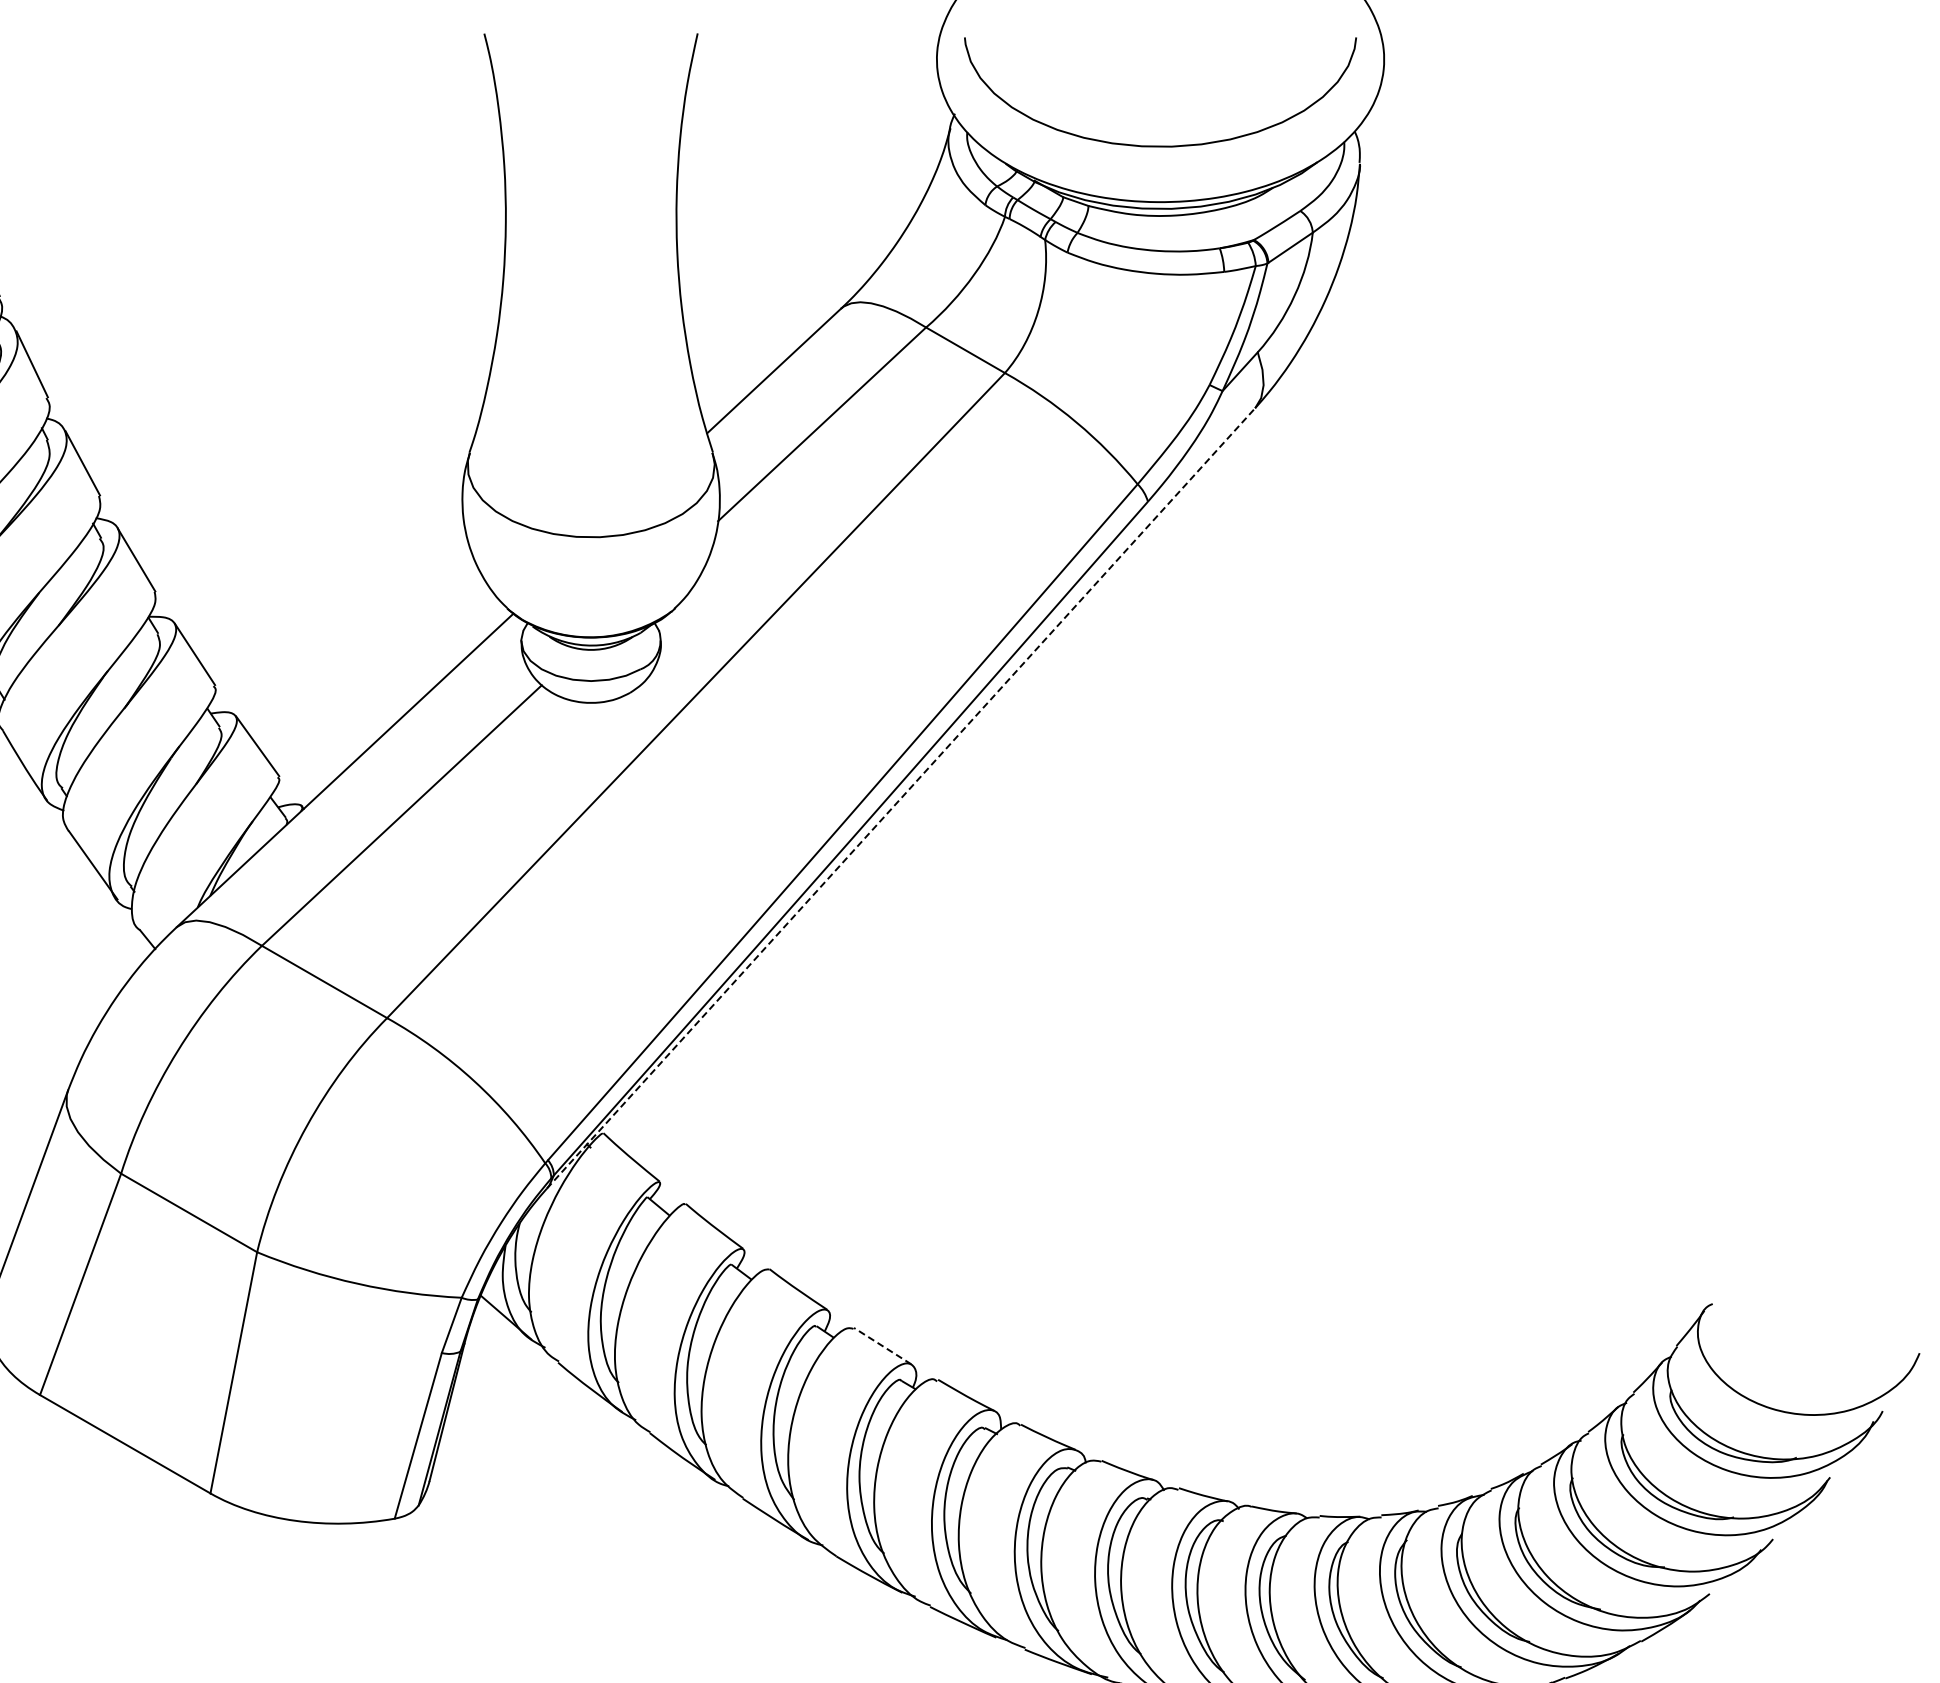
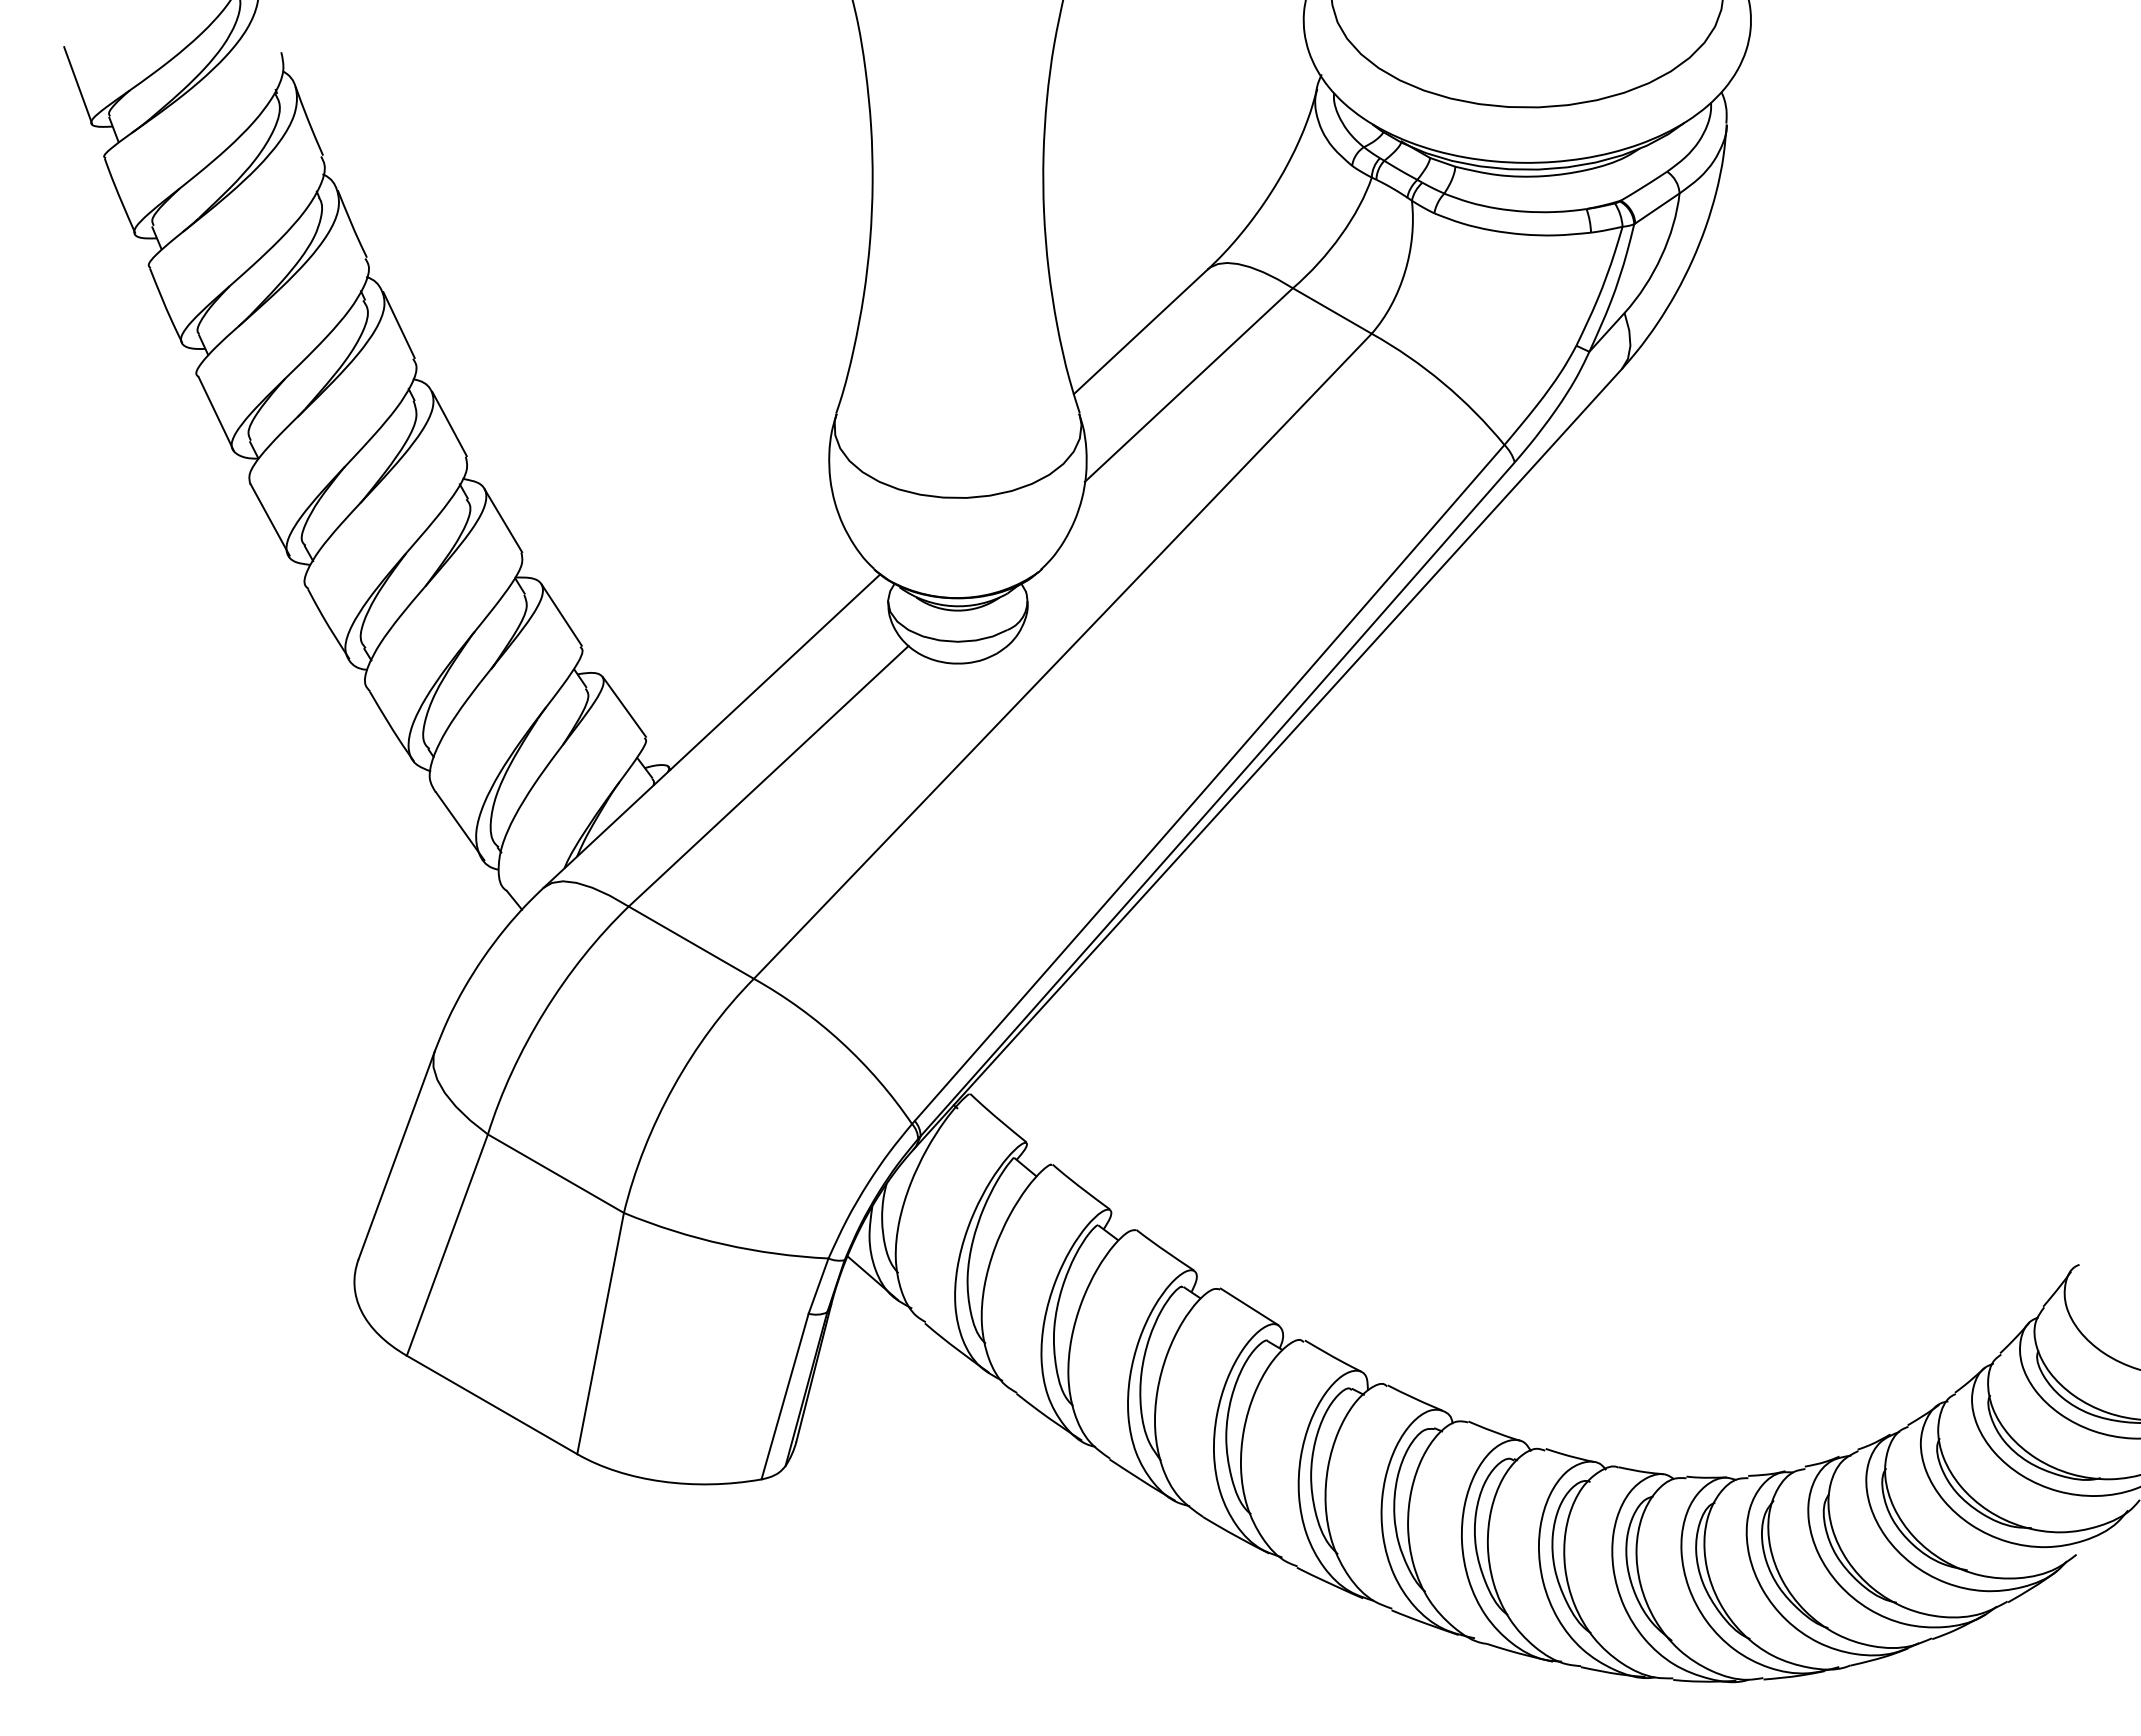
line: (900, 798) -> (1267, 759), dashed -> solid
line: (882, 1345) -> (1249, 1306), dashed -> solid

